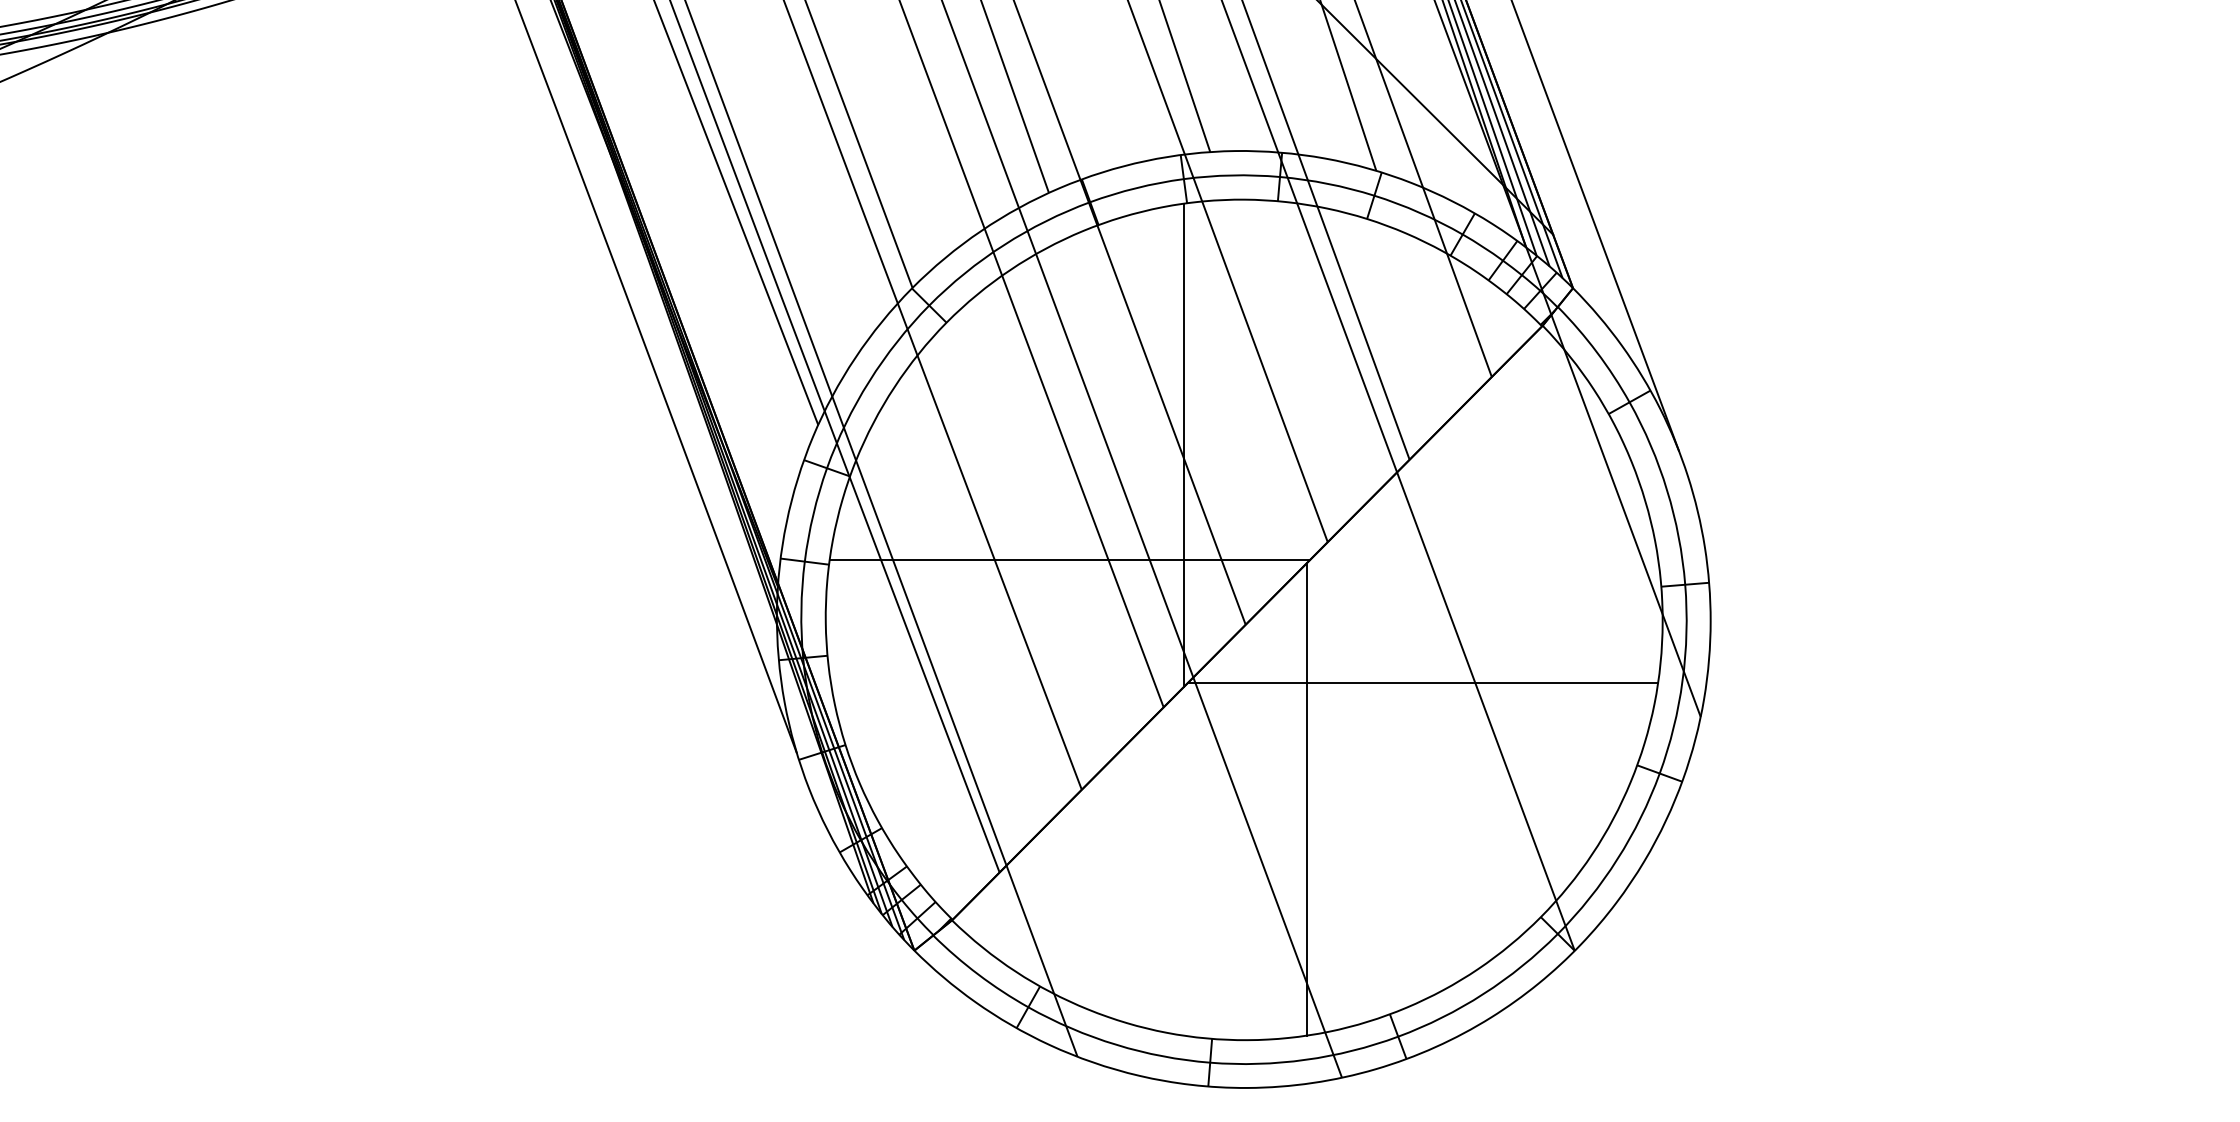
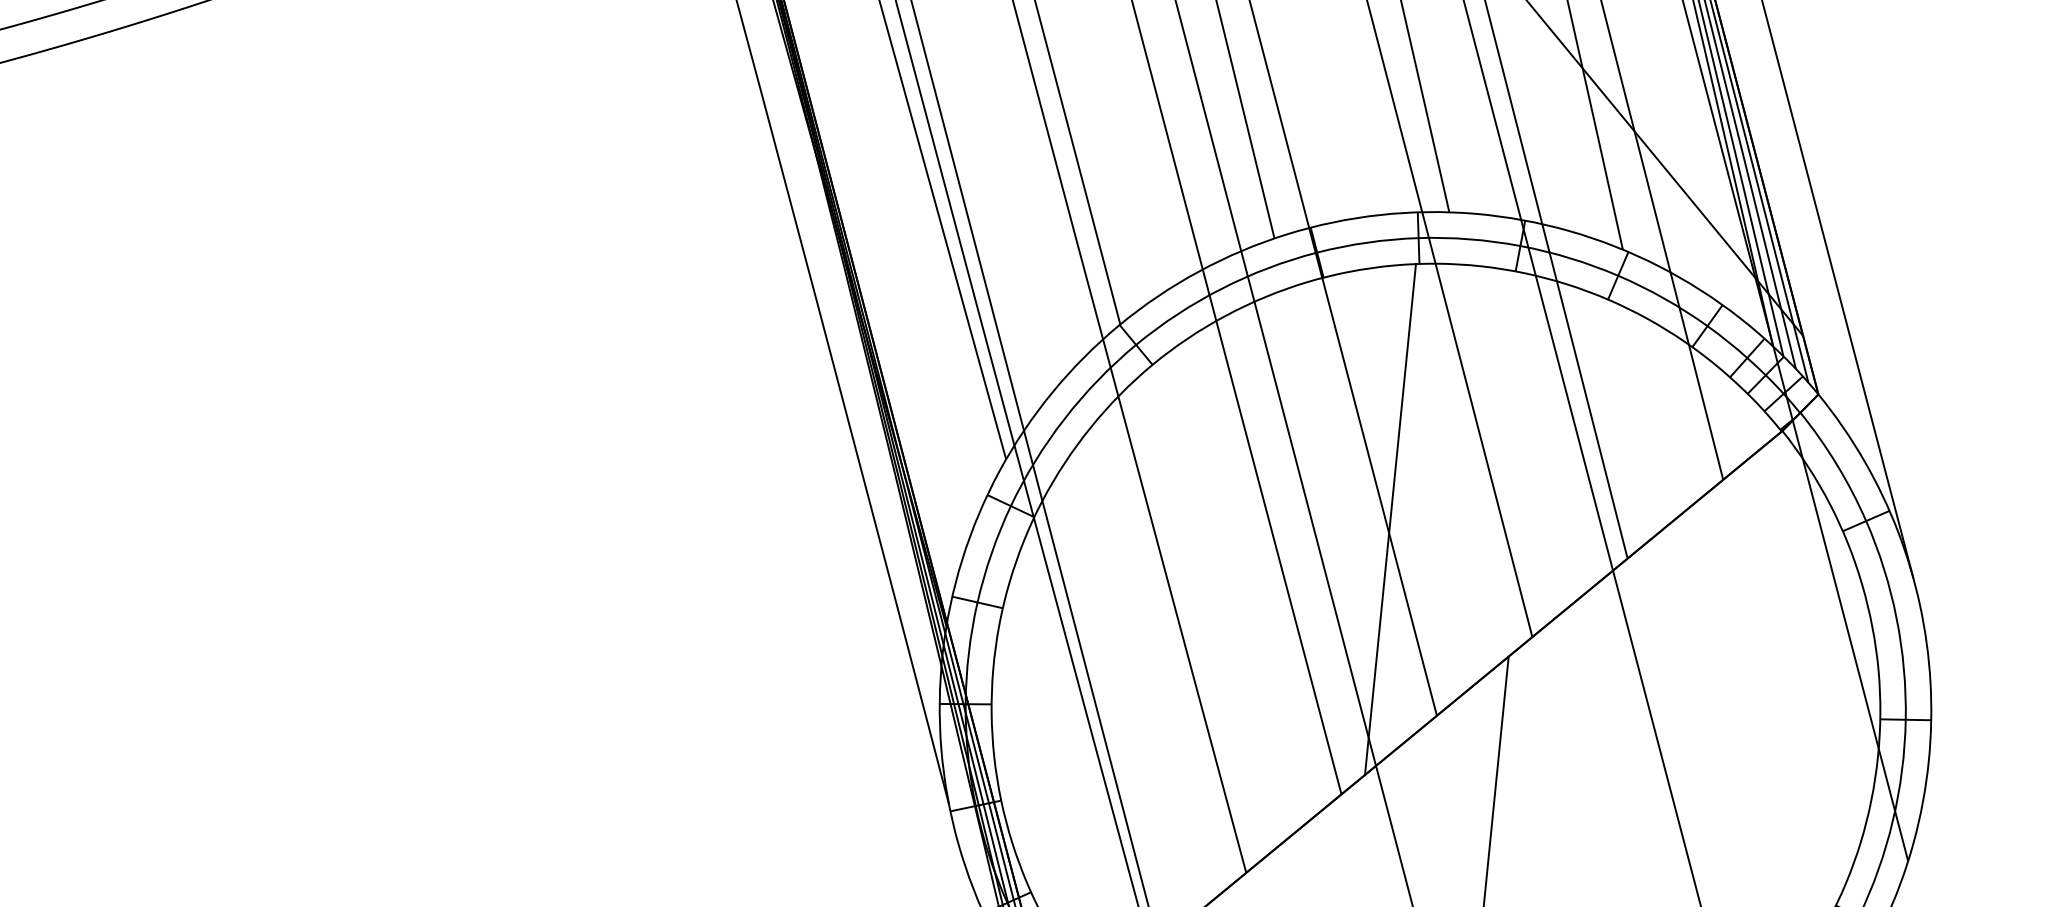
line: (1069, 559) -> (1257, 628), removed
line: (1422, 683) -> (1617, 796), removed

